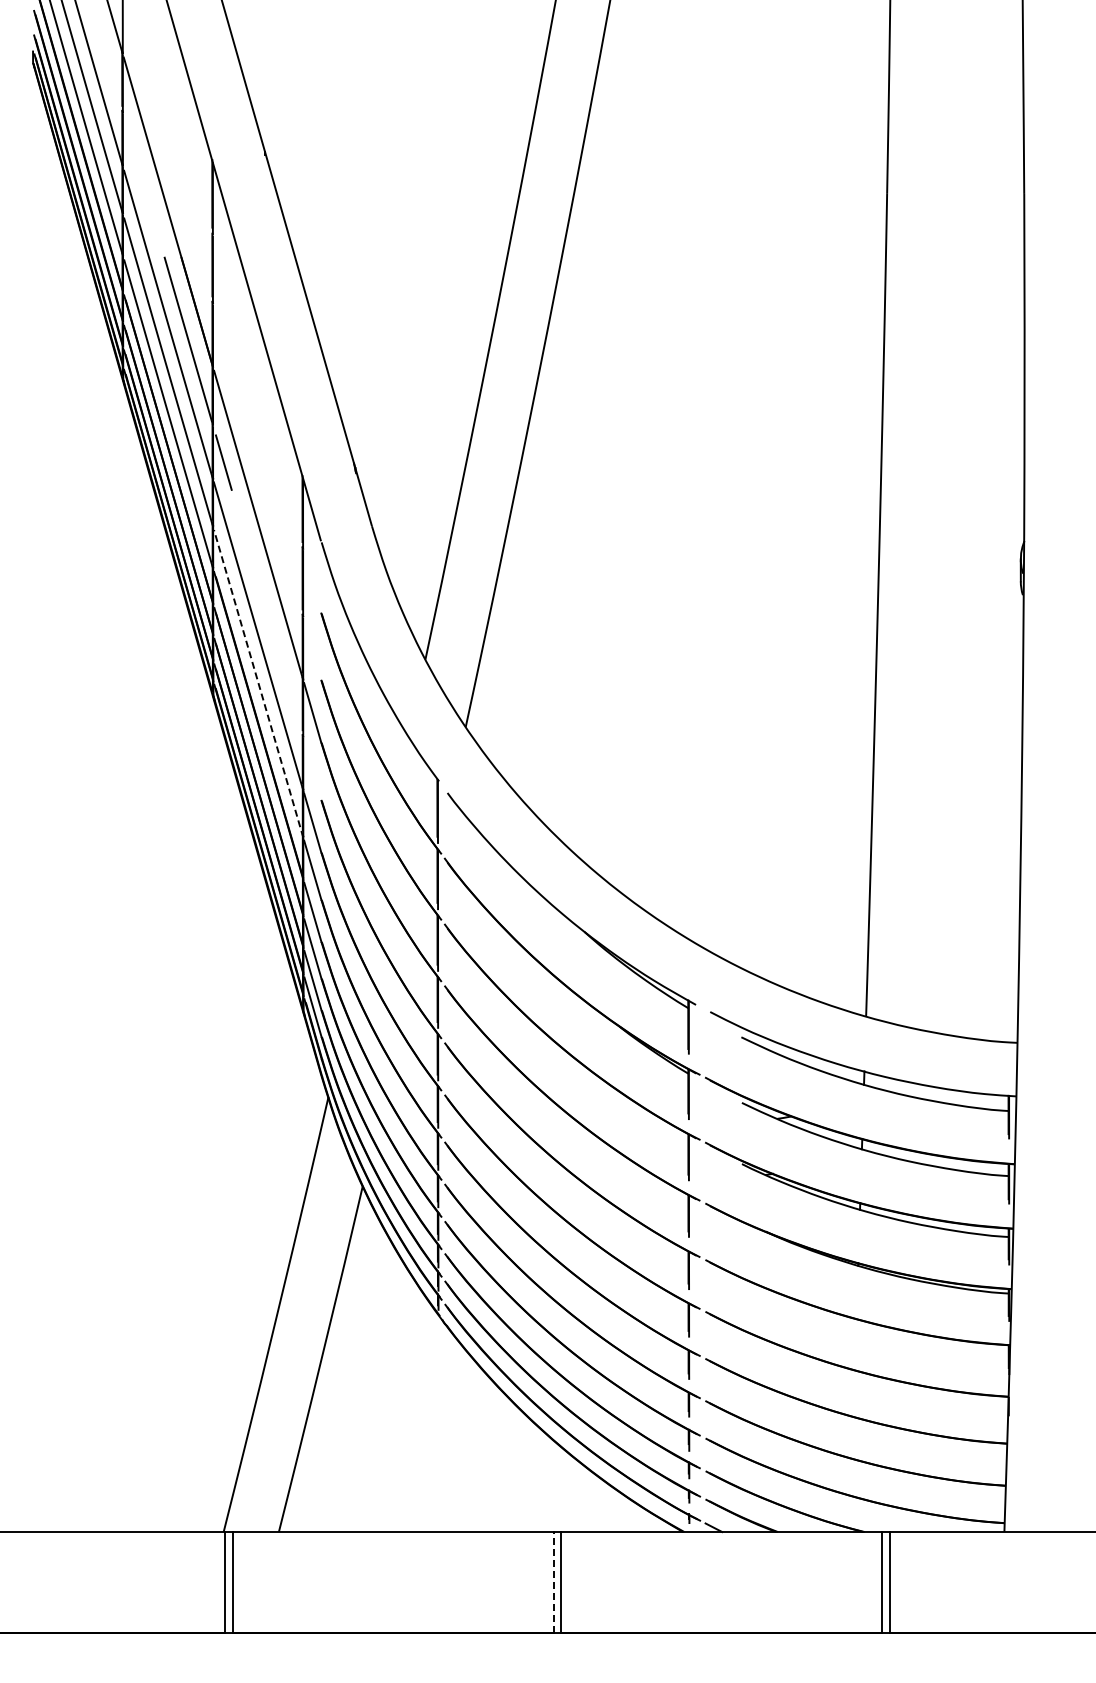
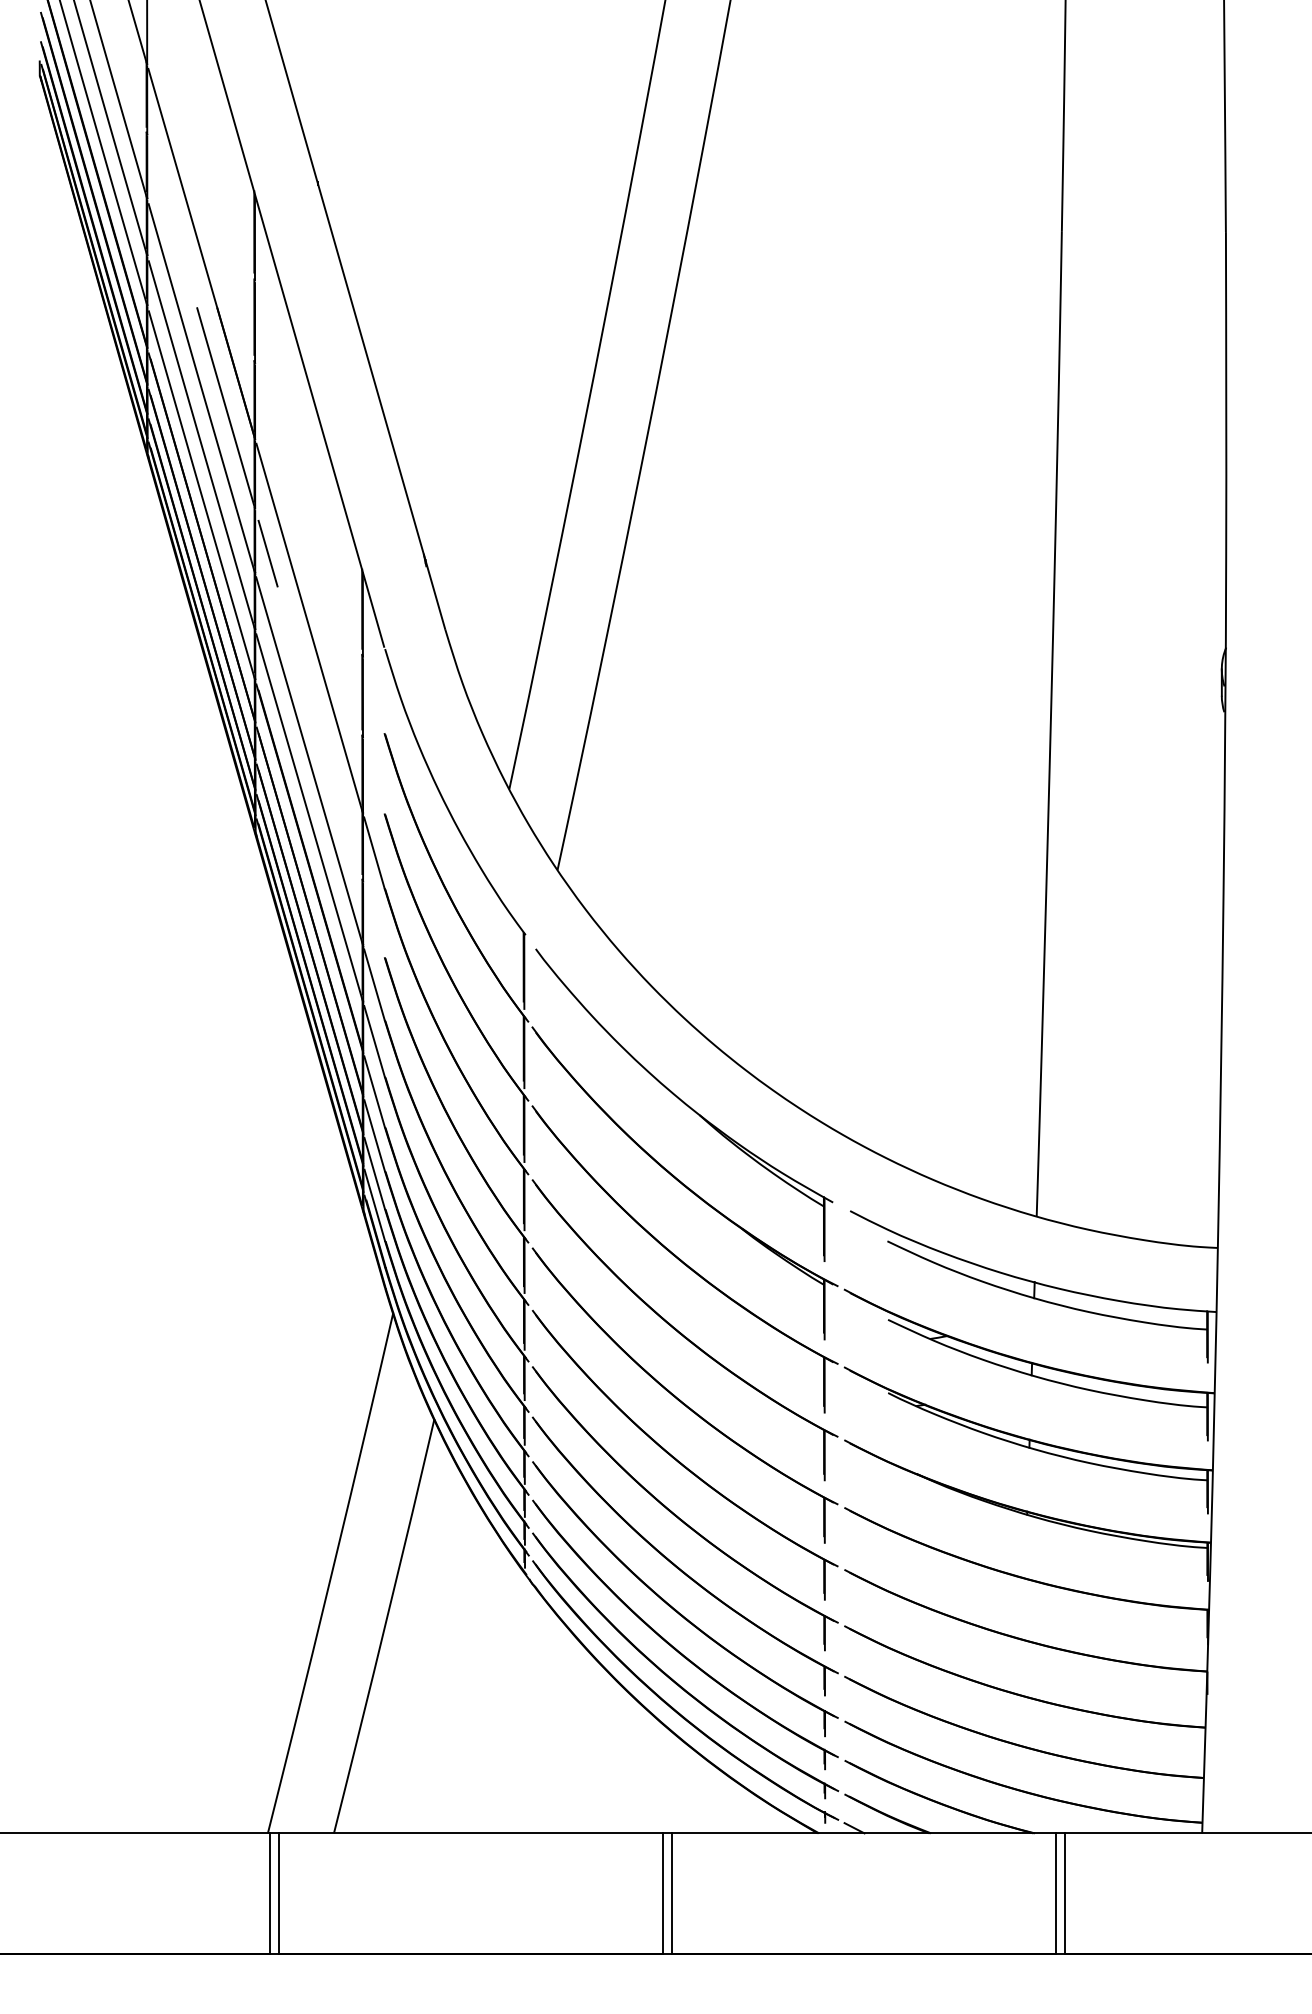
line: (258, 683) -> (309, 817), dashed -> solid
line: (553, 1581) -> (662, 1892), dashed -> solid

